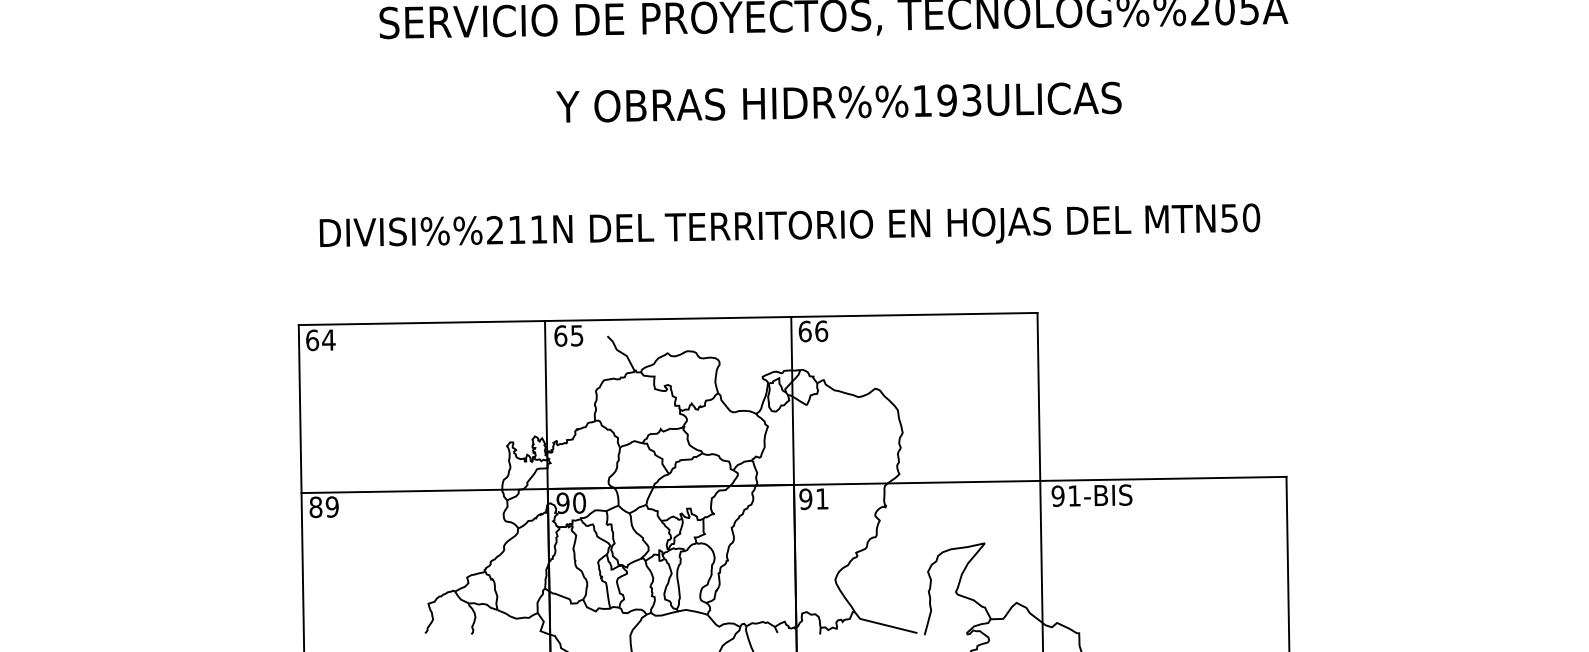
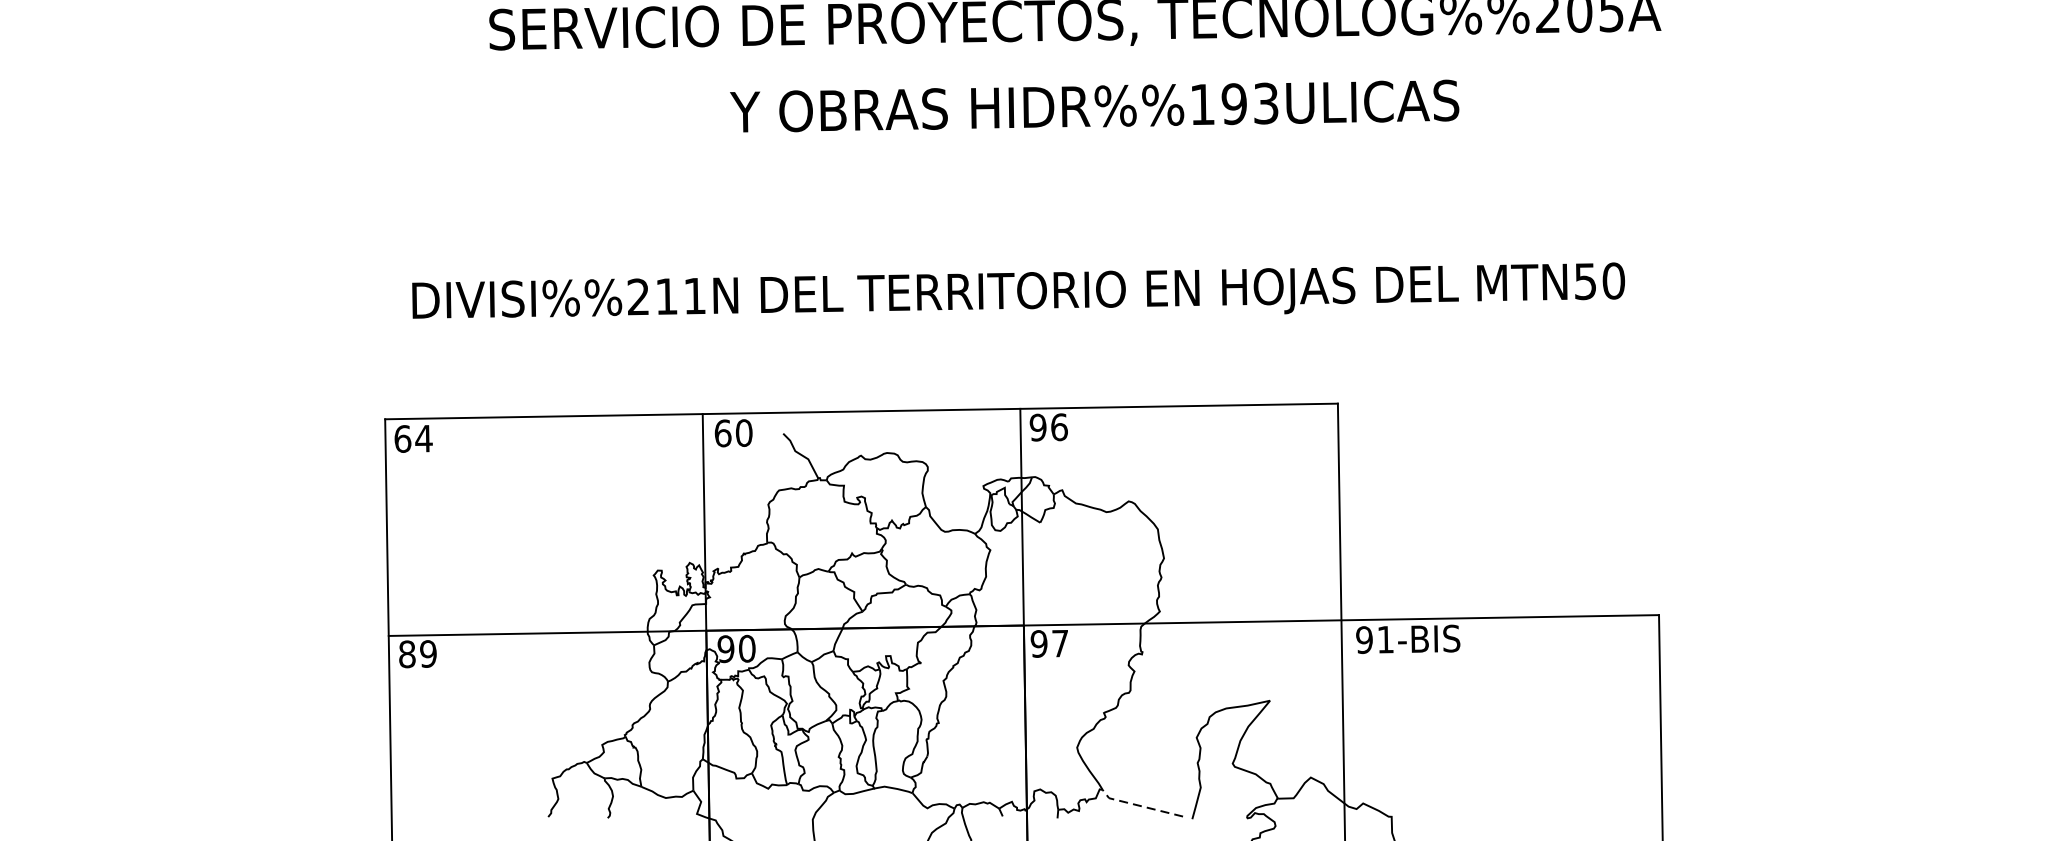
text: (838, 101) -> (1094, 105), moved
text: (804, 331) -> (1037, 427), 66 -> 96
text: (576, 335) -> (743, 432), 65 -> 60
text: (822, 498) -> (1060, 642), 91 -> 97
line: (884, 624) -> (1140, 805), solid -> dashed

